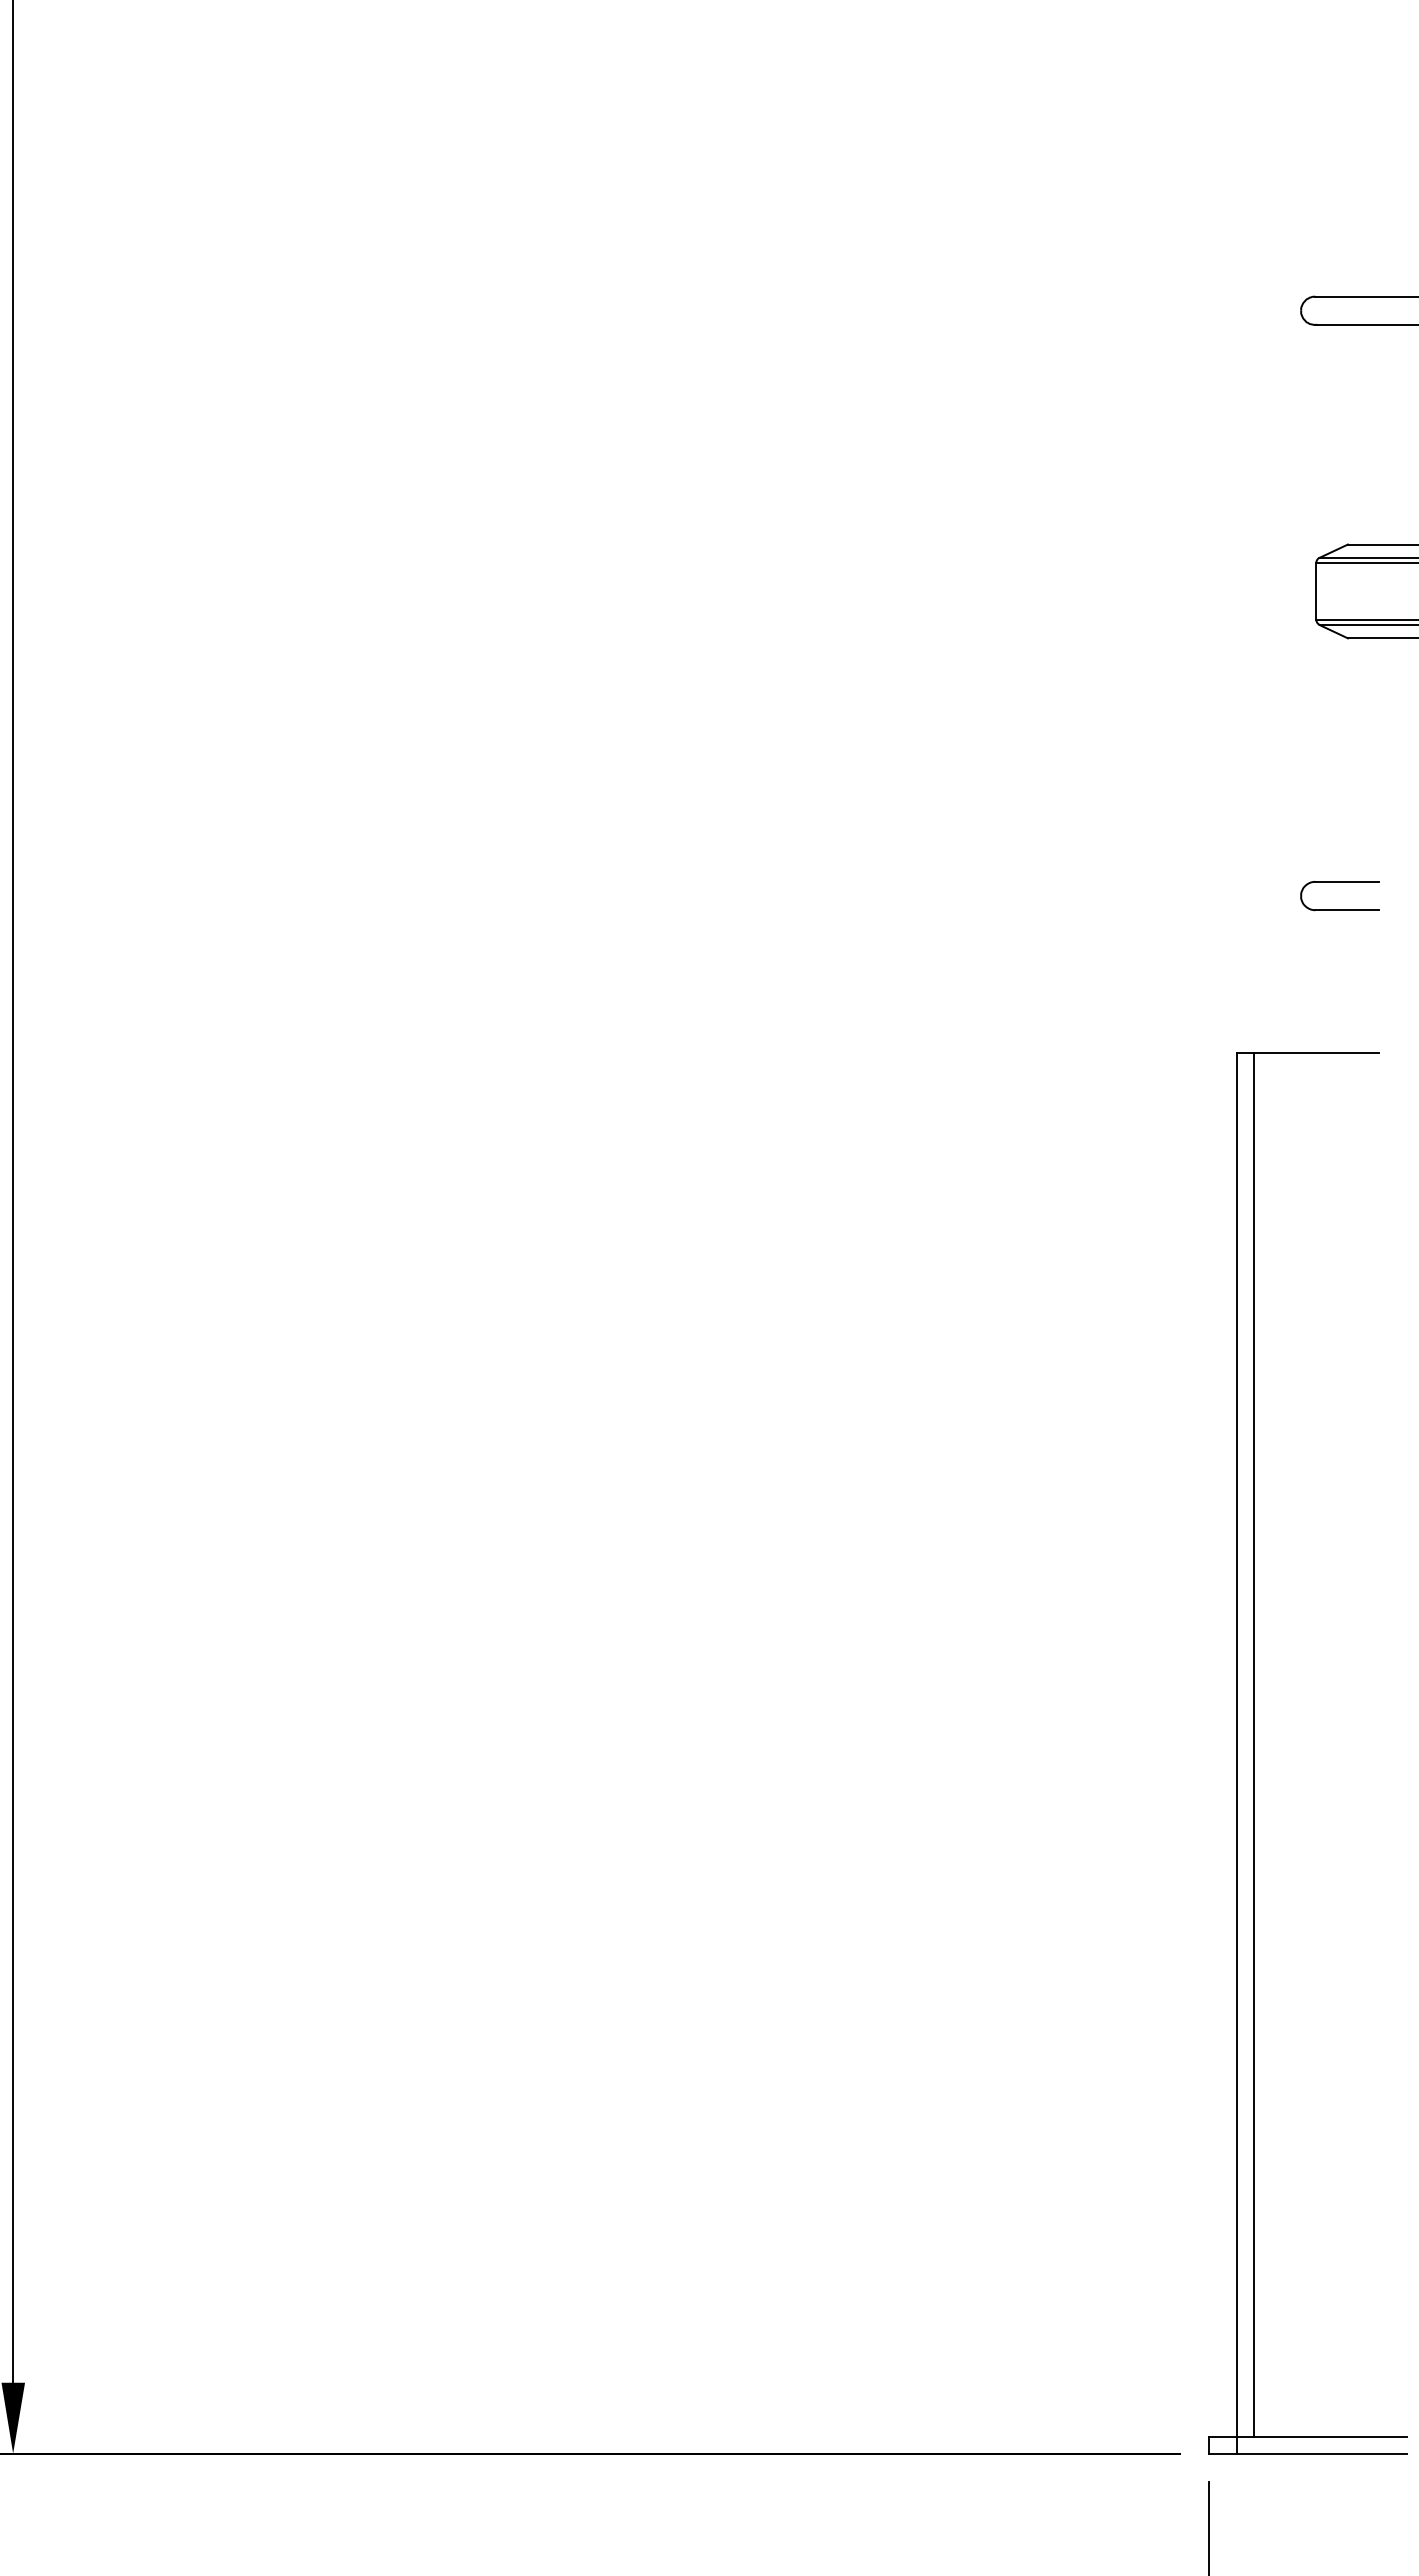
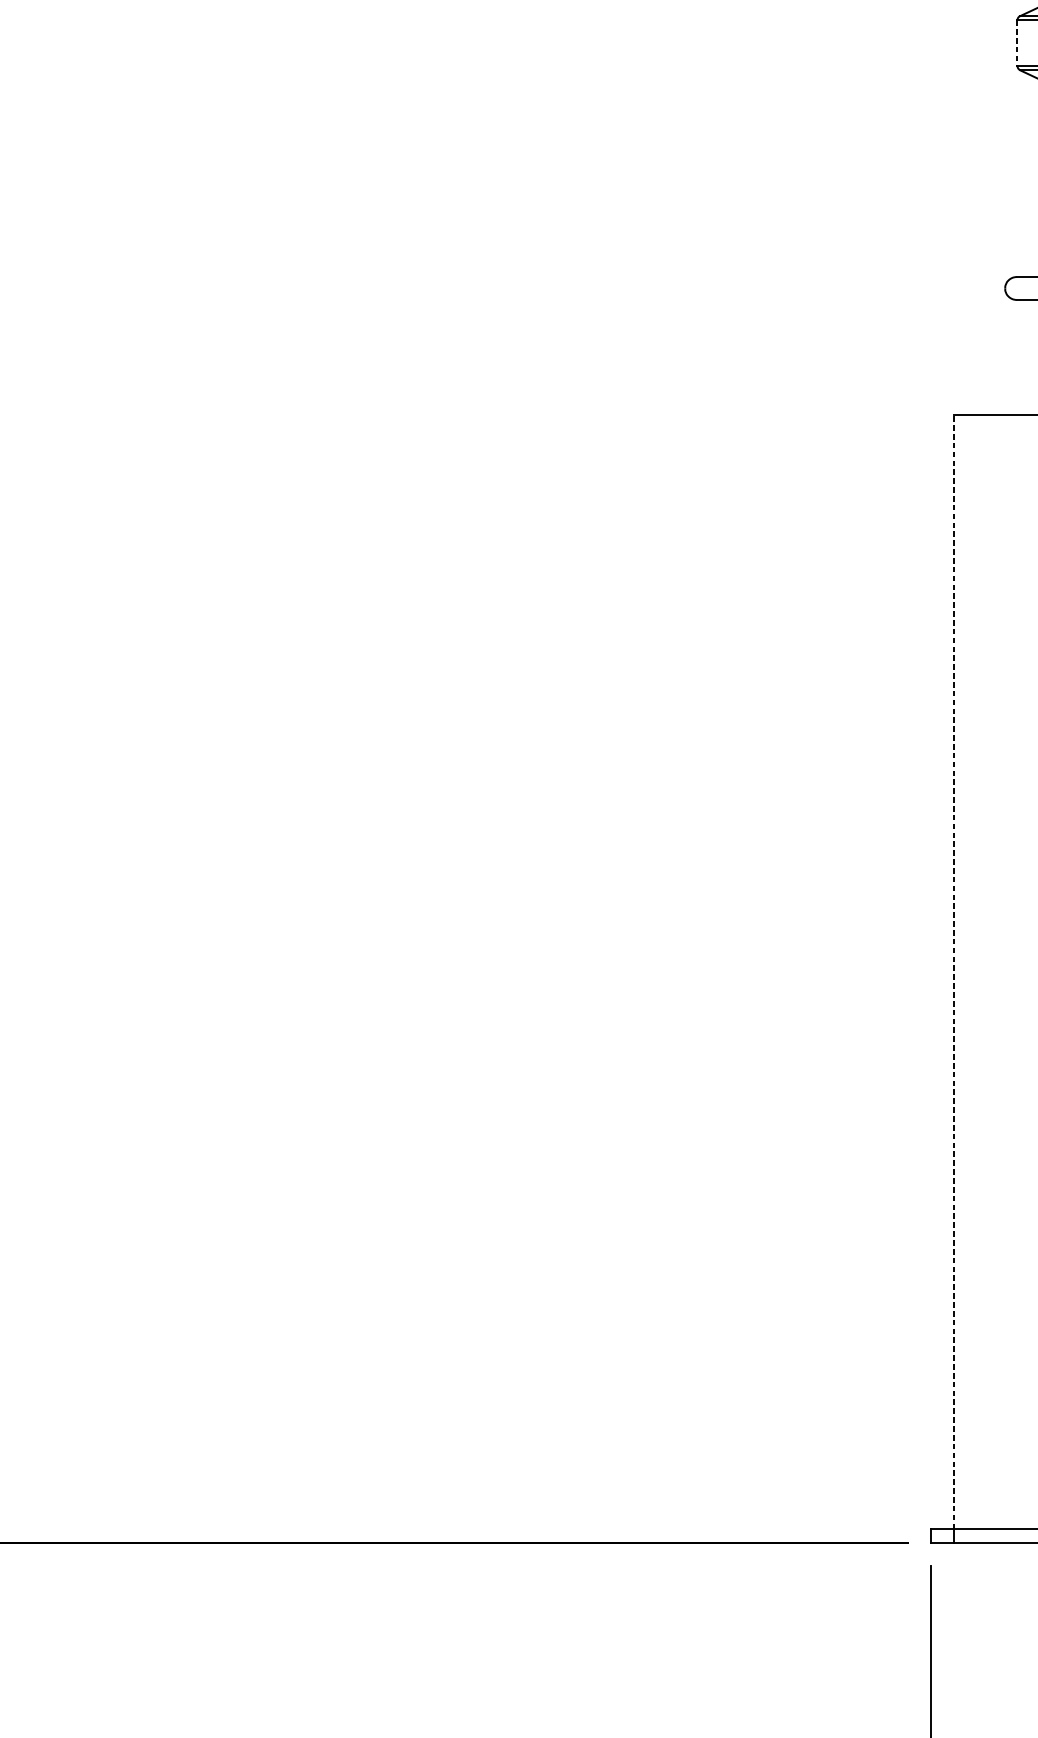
line: (1316, 591) -> (1017, 43), solid -> dashed
line: (1237, 1744) -> (953, 971), solid -> dashed
line: (1254, 1744) -> (967, 971), removed

